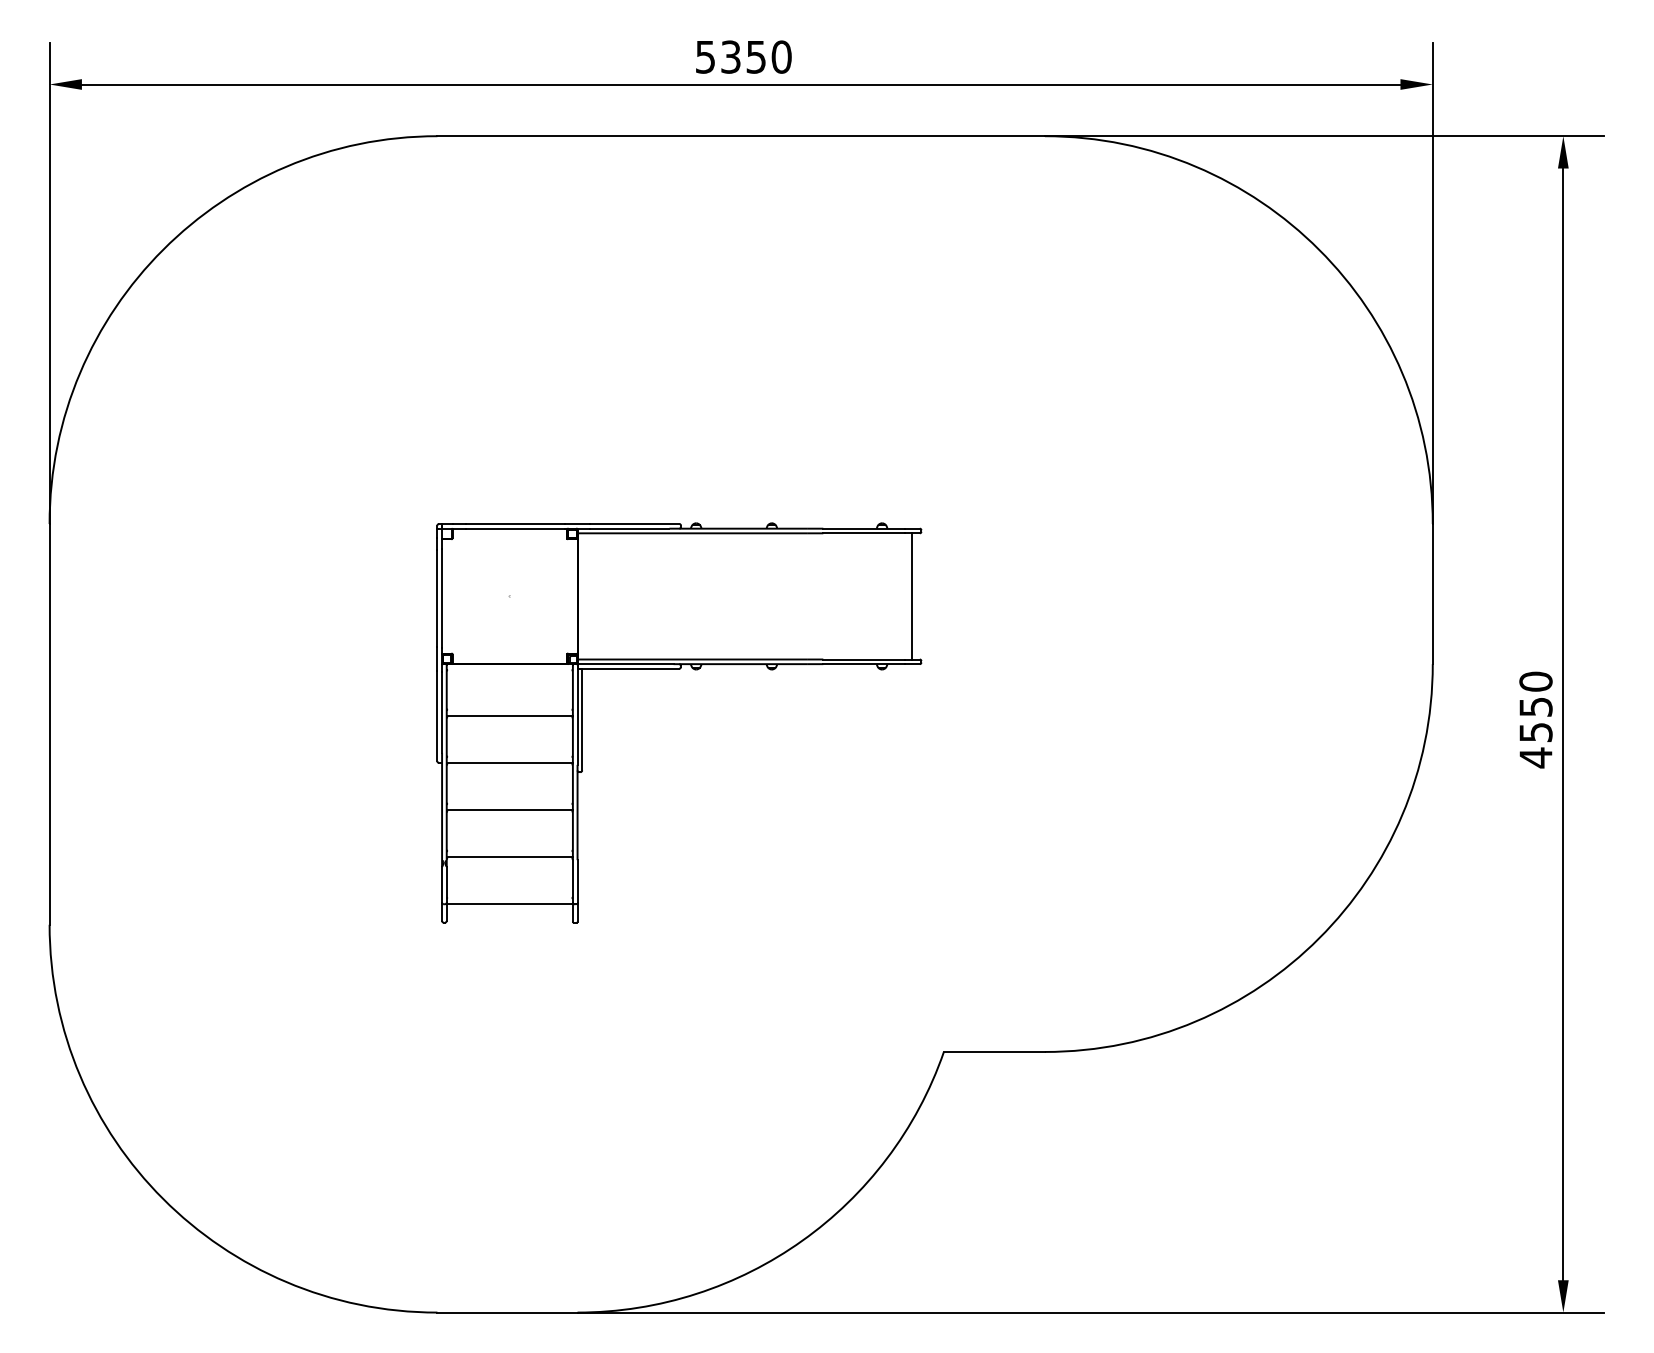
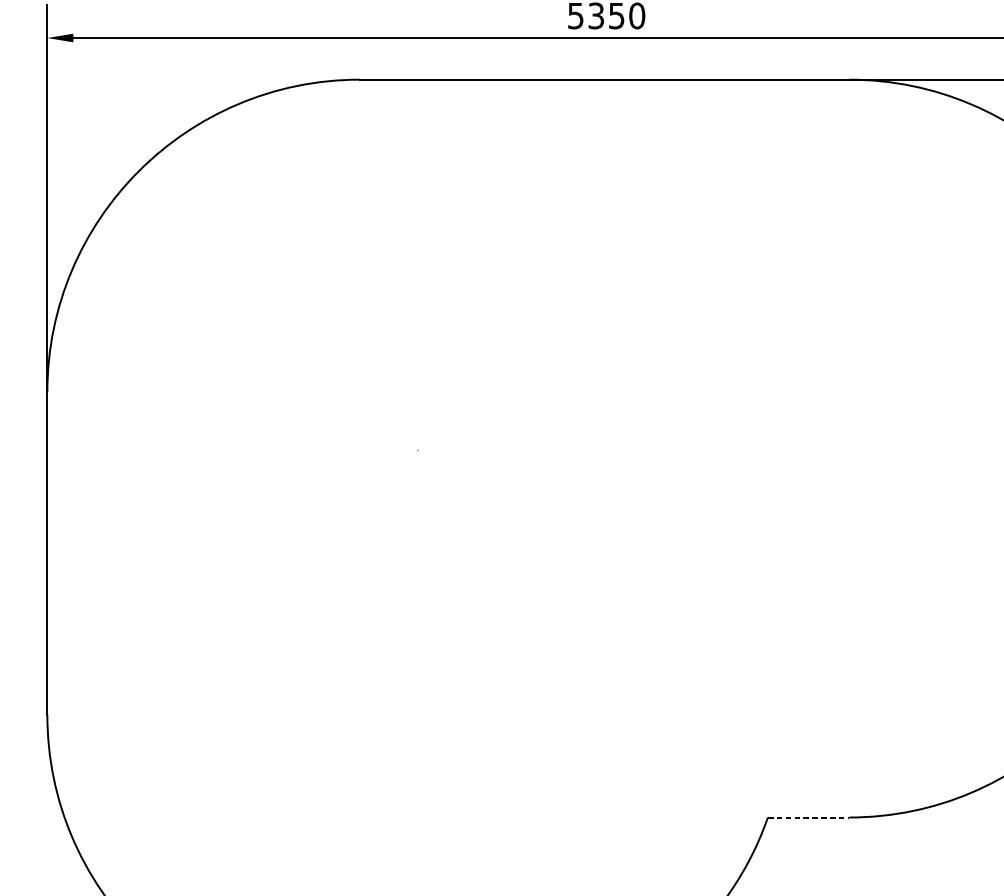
part: (679, 669) -> (554, 509), removed
line: (994, 1051) -> (808, 817), solid -> dashed

